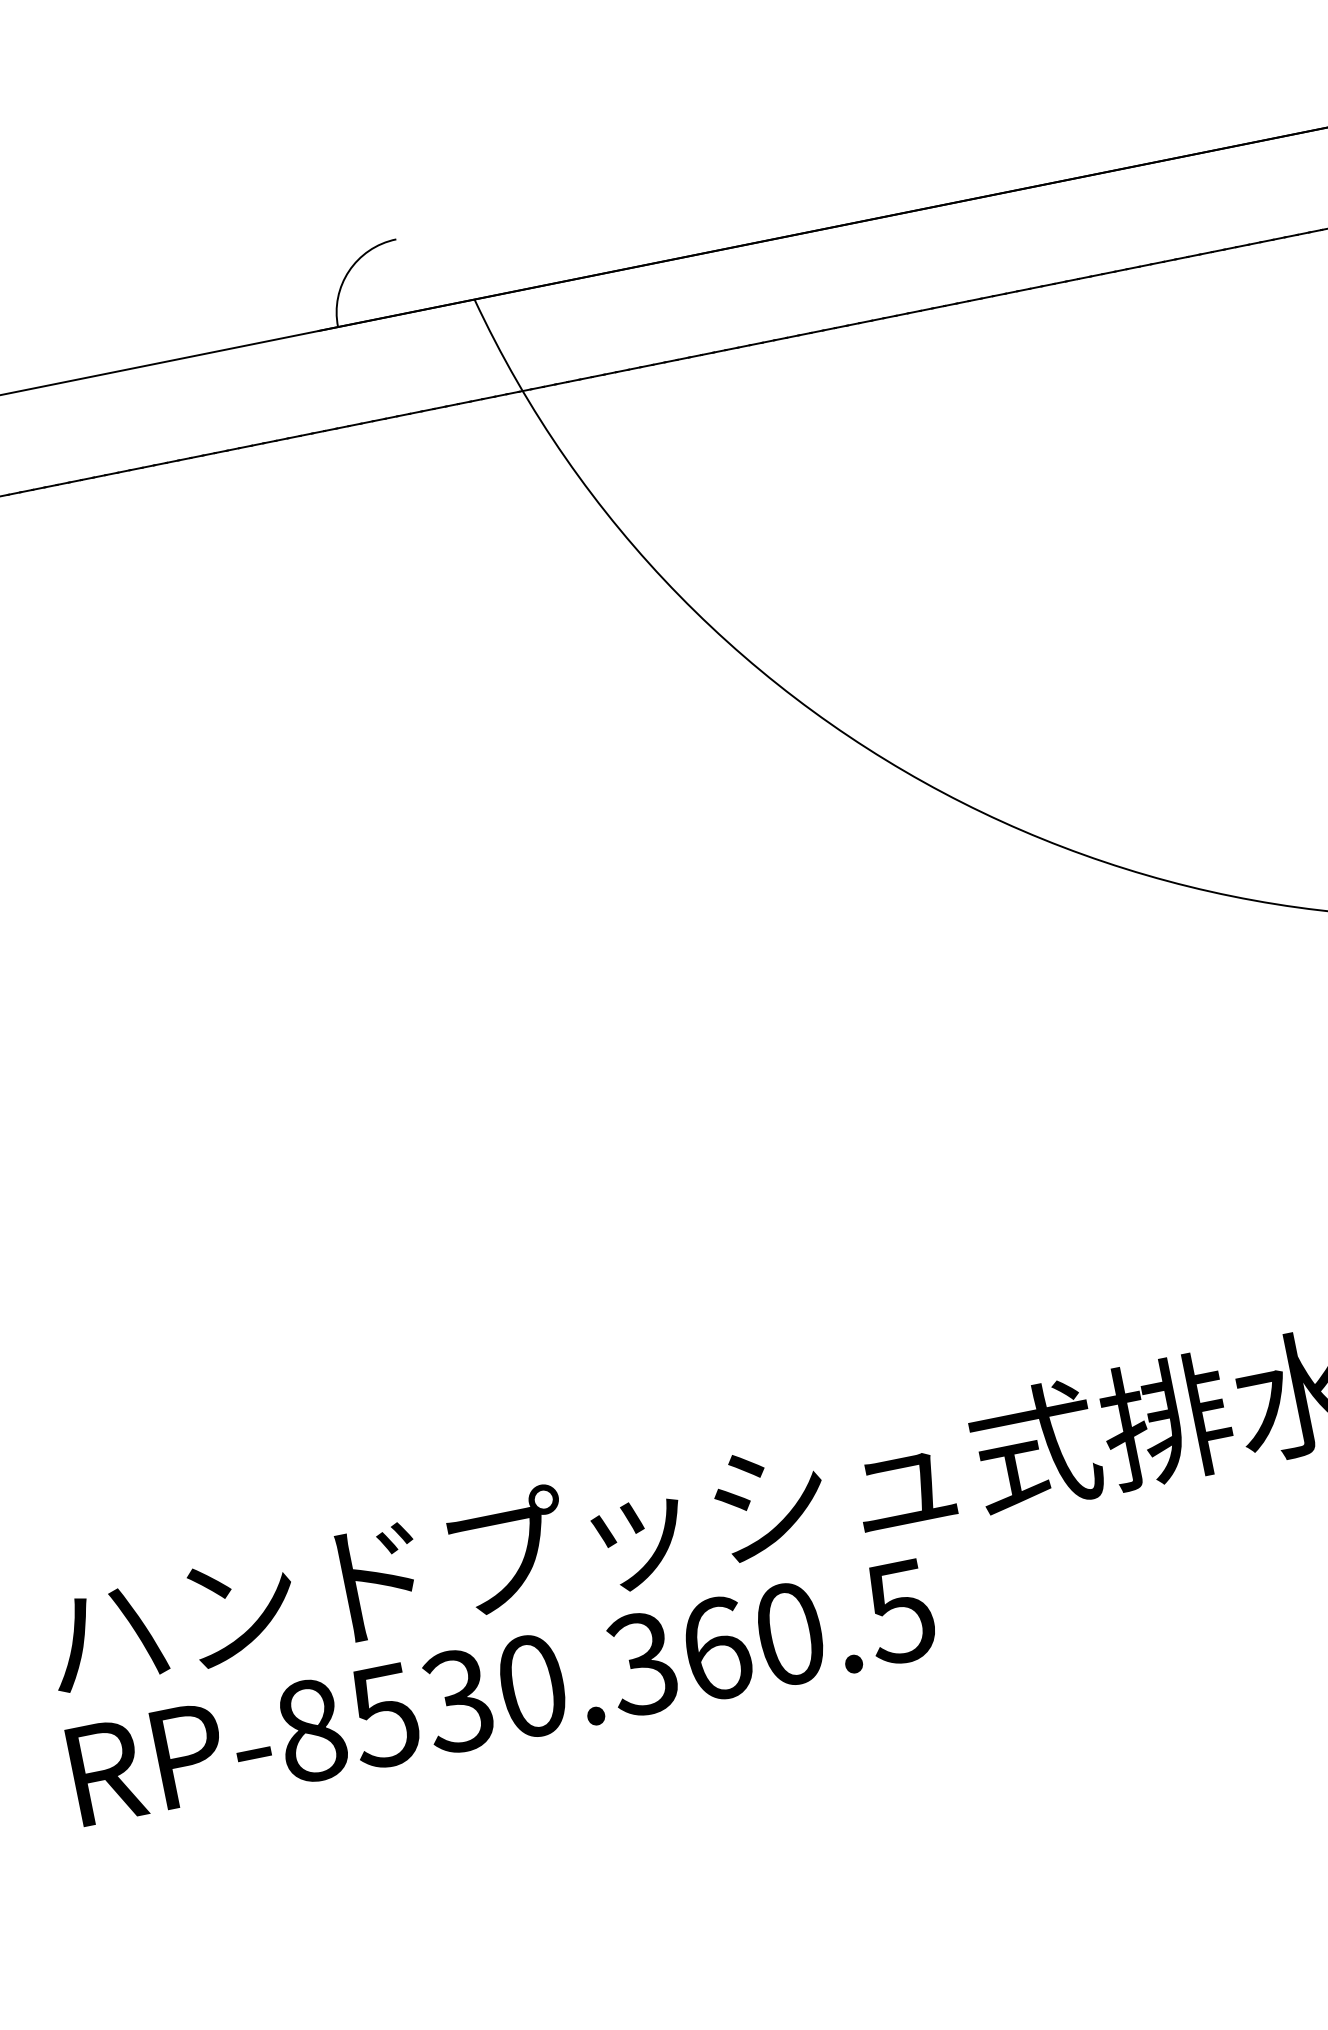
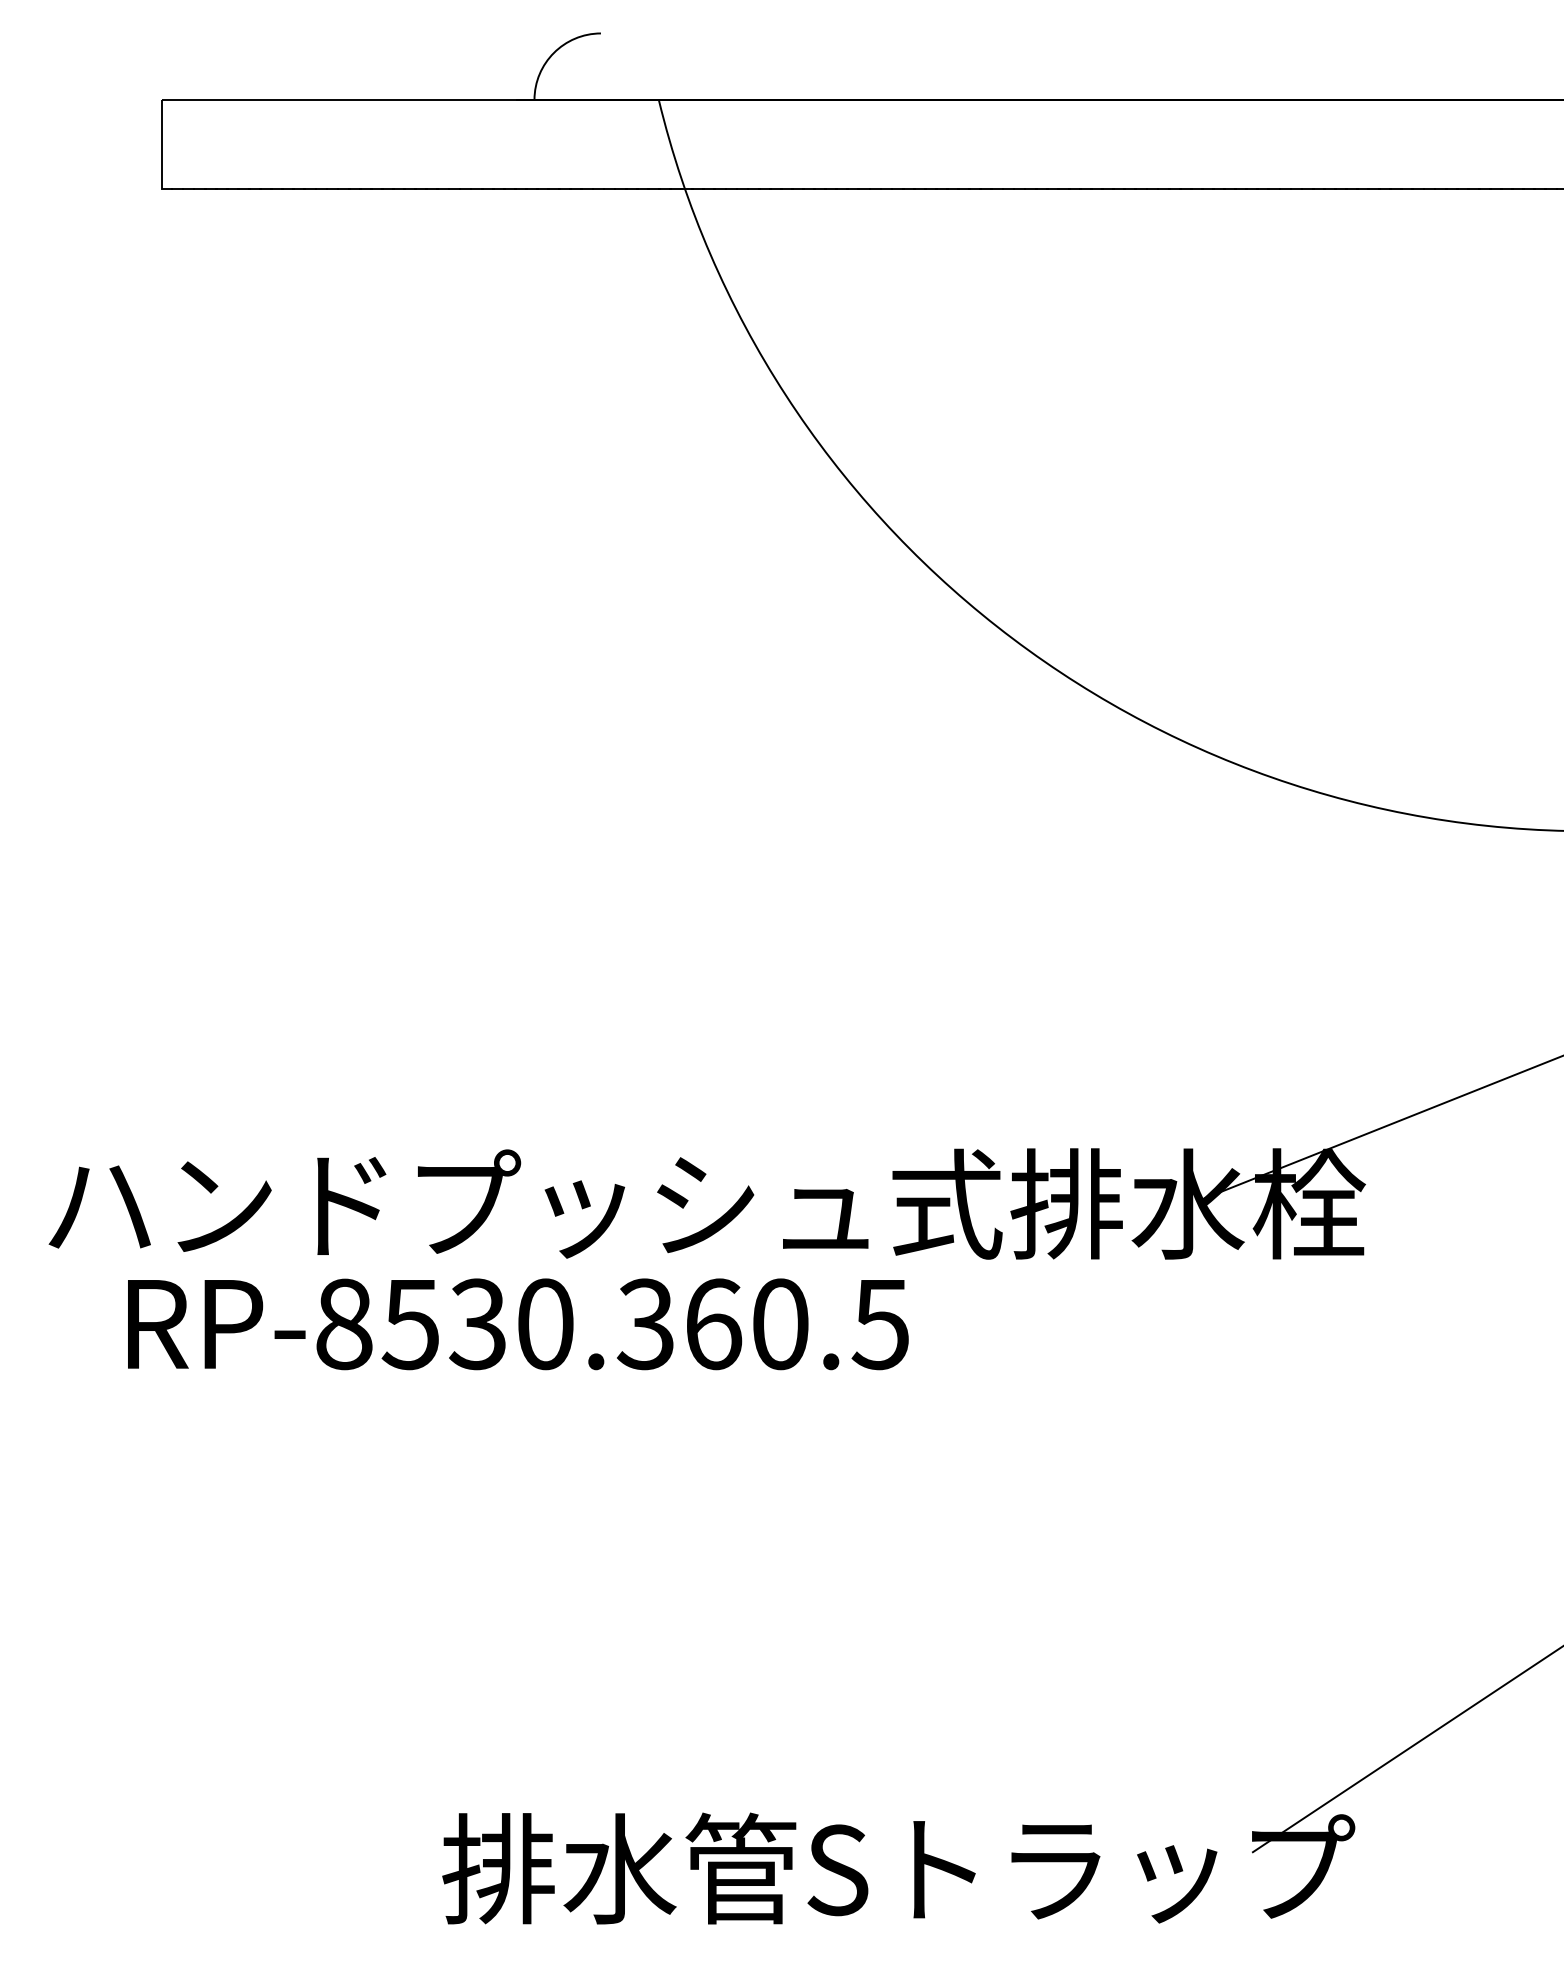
text: (502, 1692) -> (518, 1324), moved

